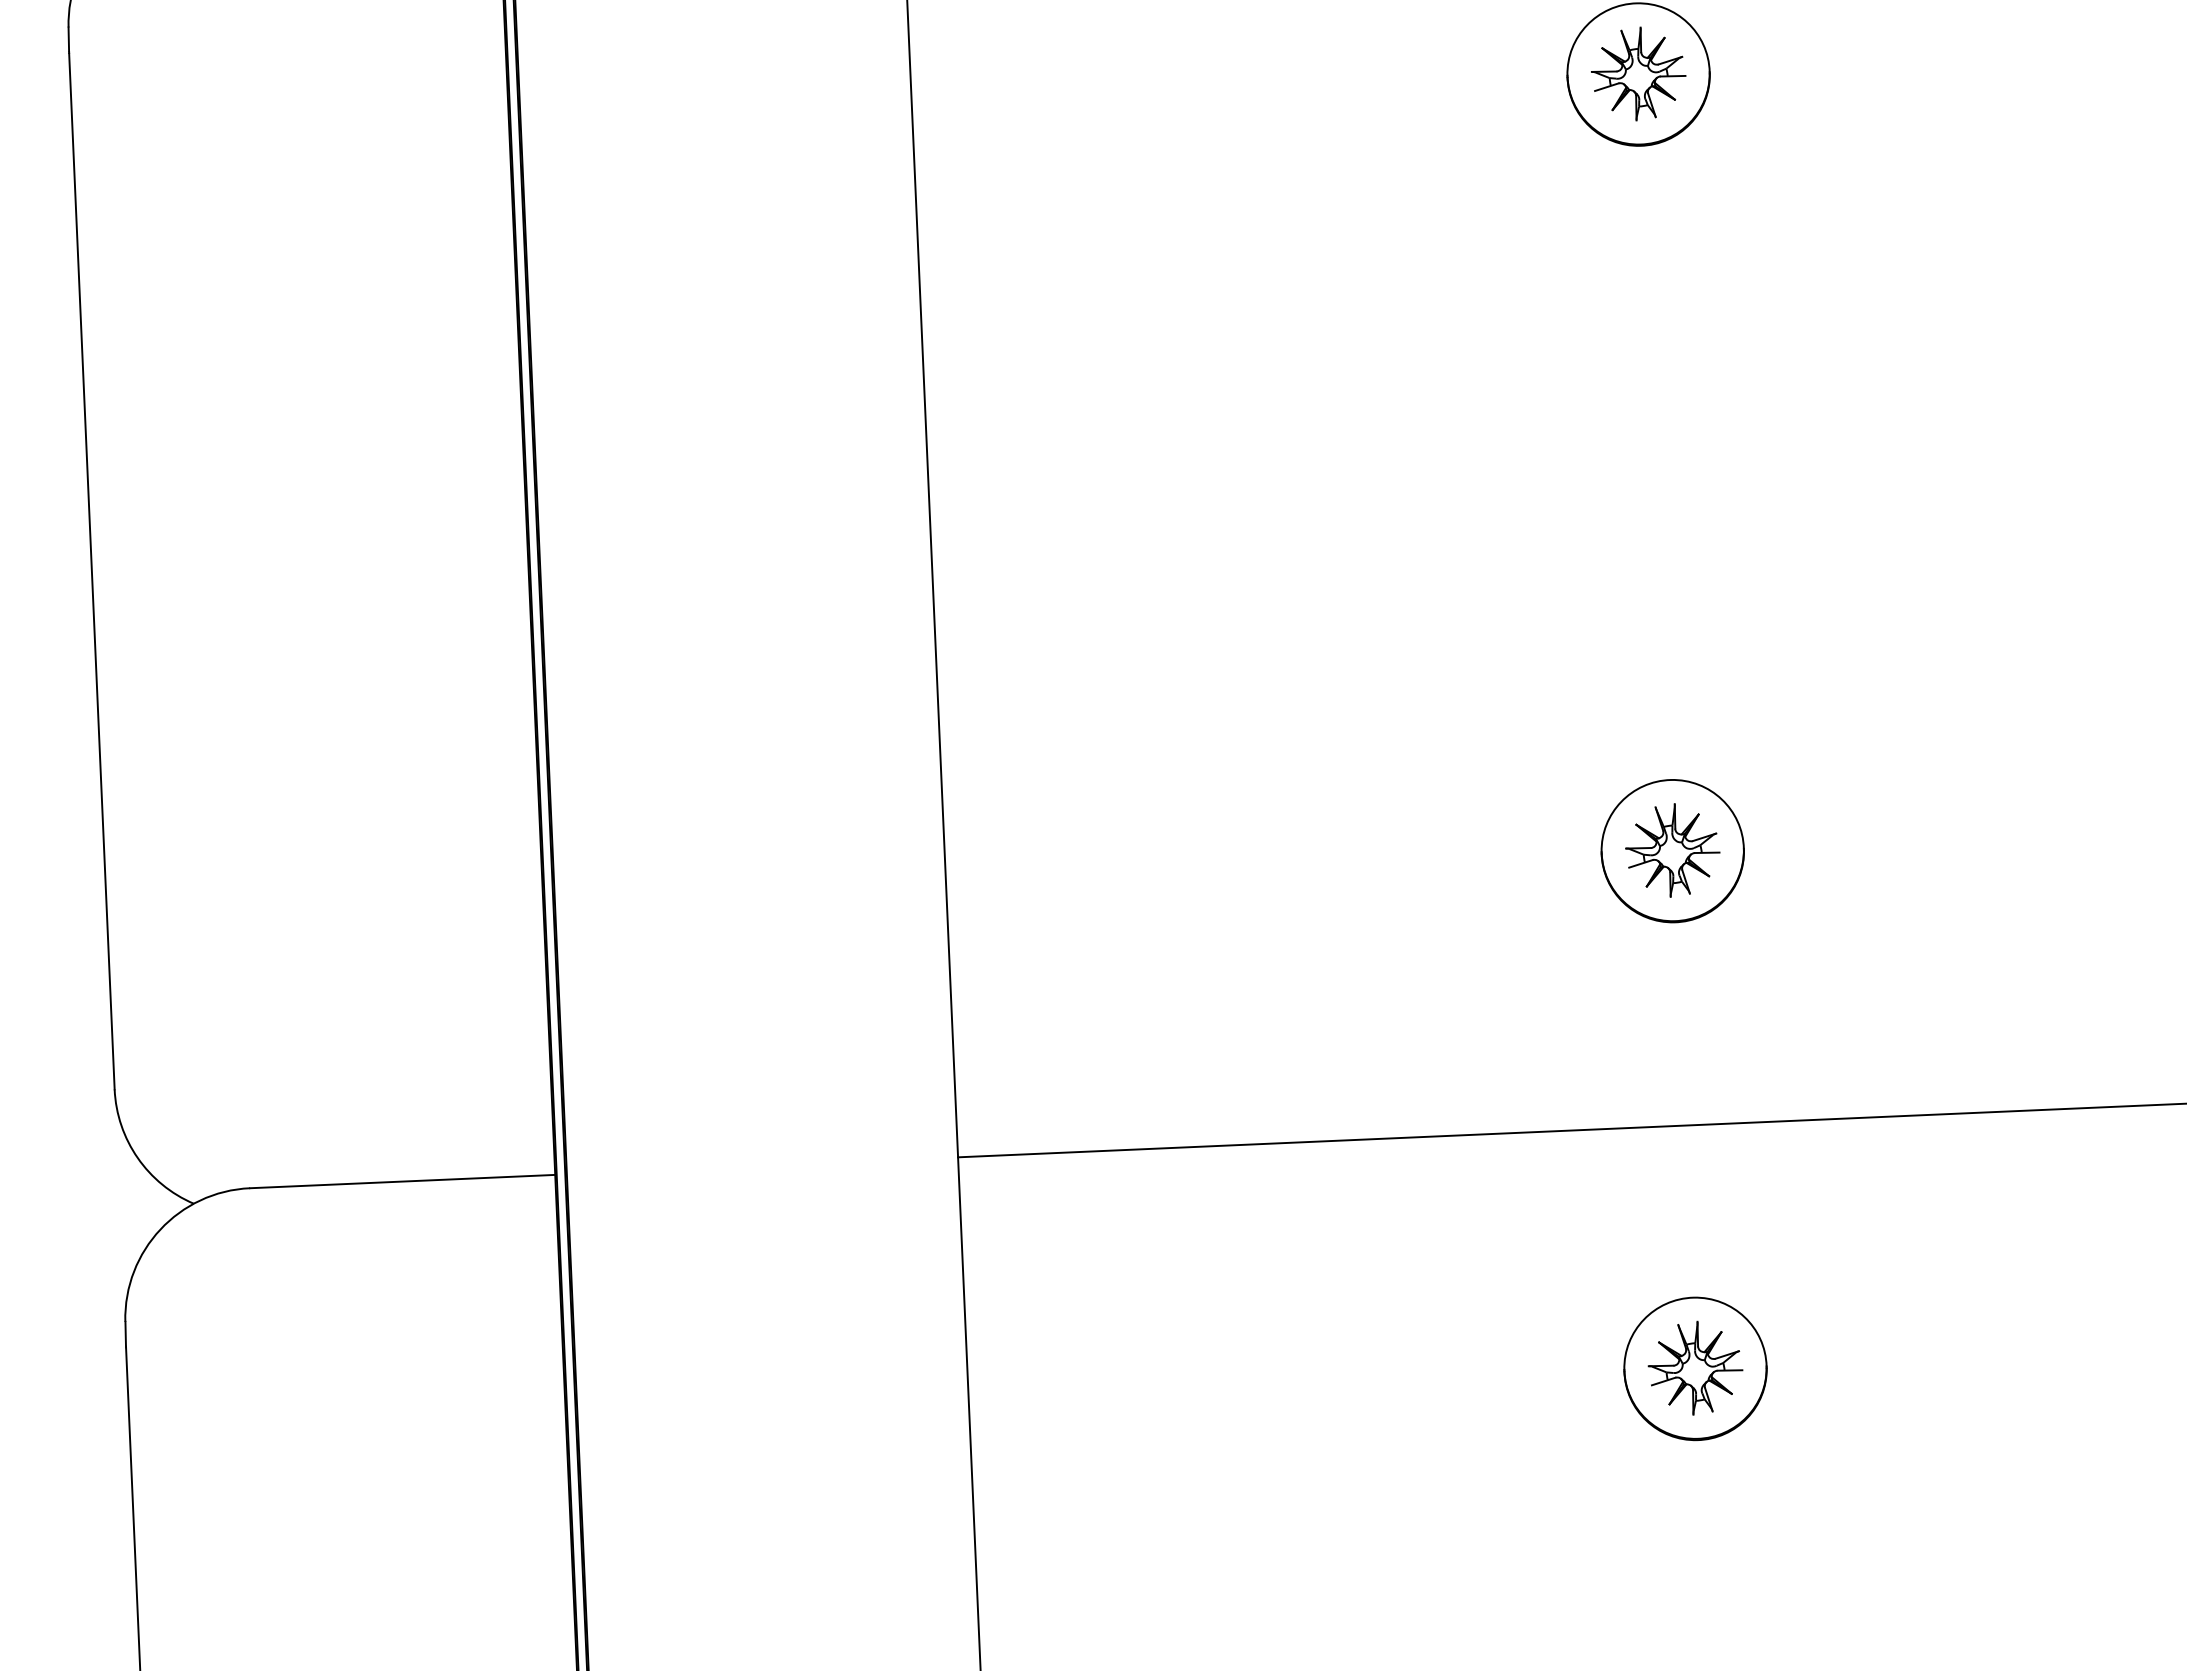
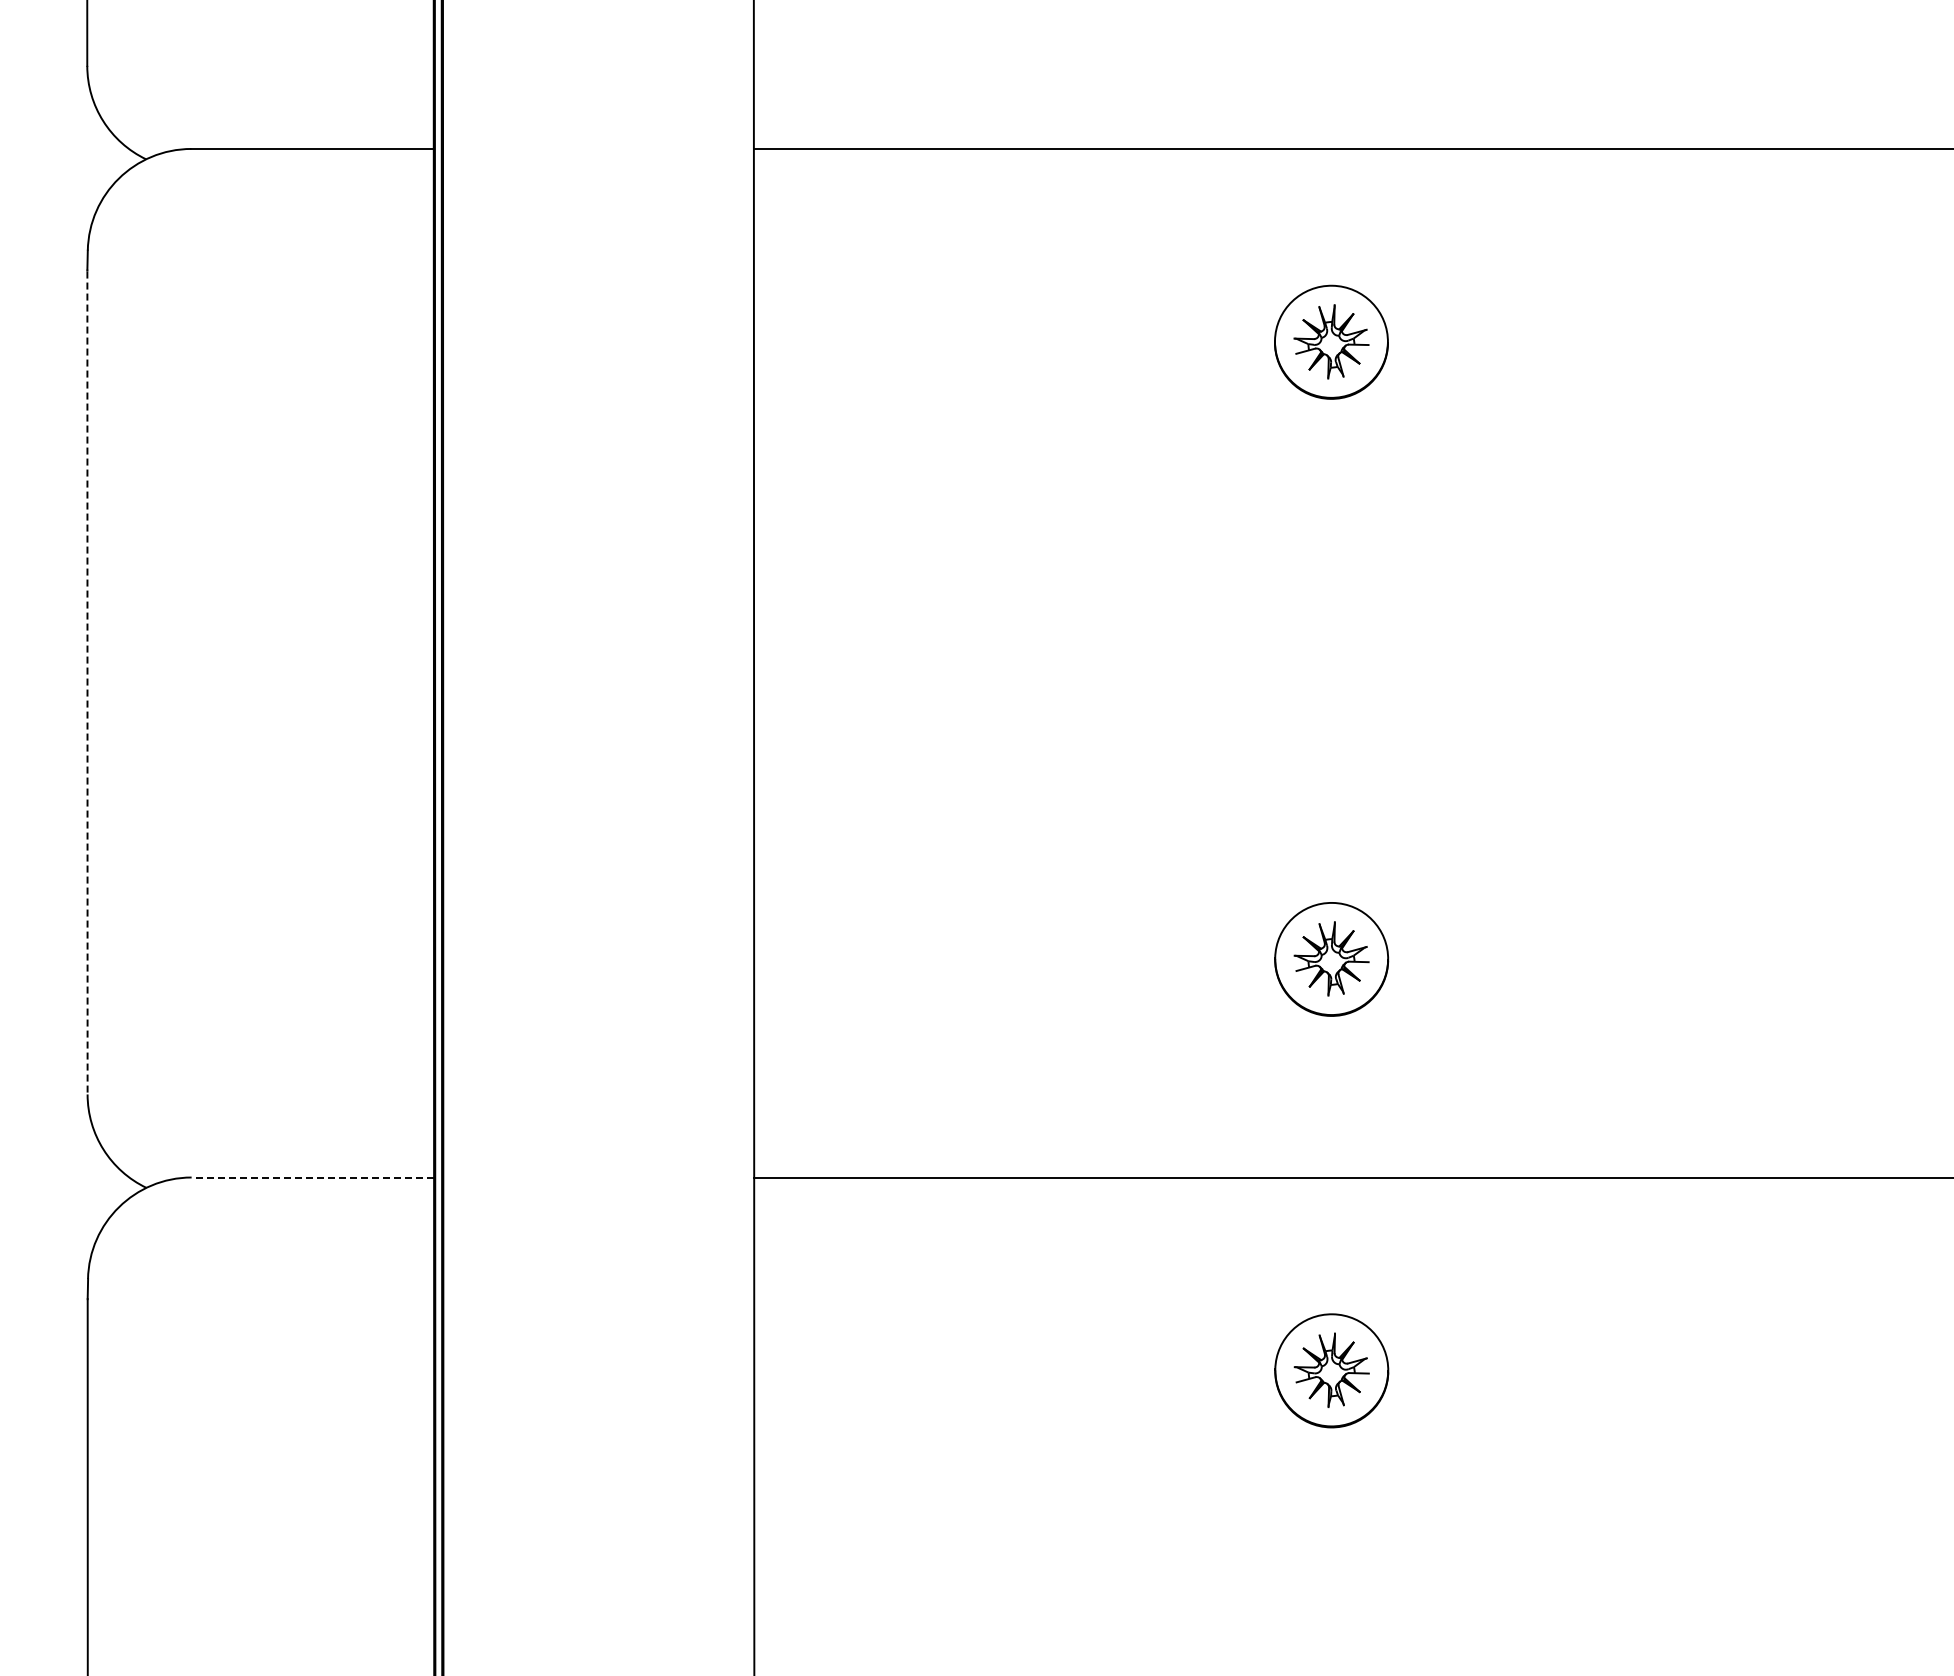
line: (91, 572) -> (87, 683), solid -> dashed
line: (402, 1181) -> (312, 1177), solid -> dashed

